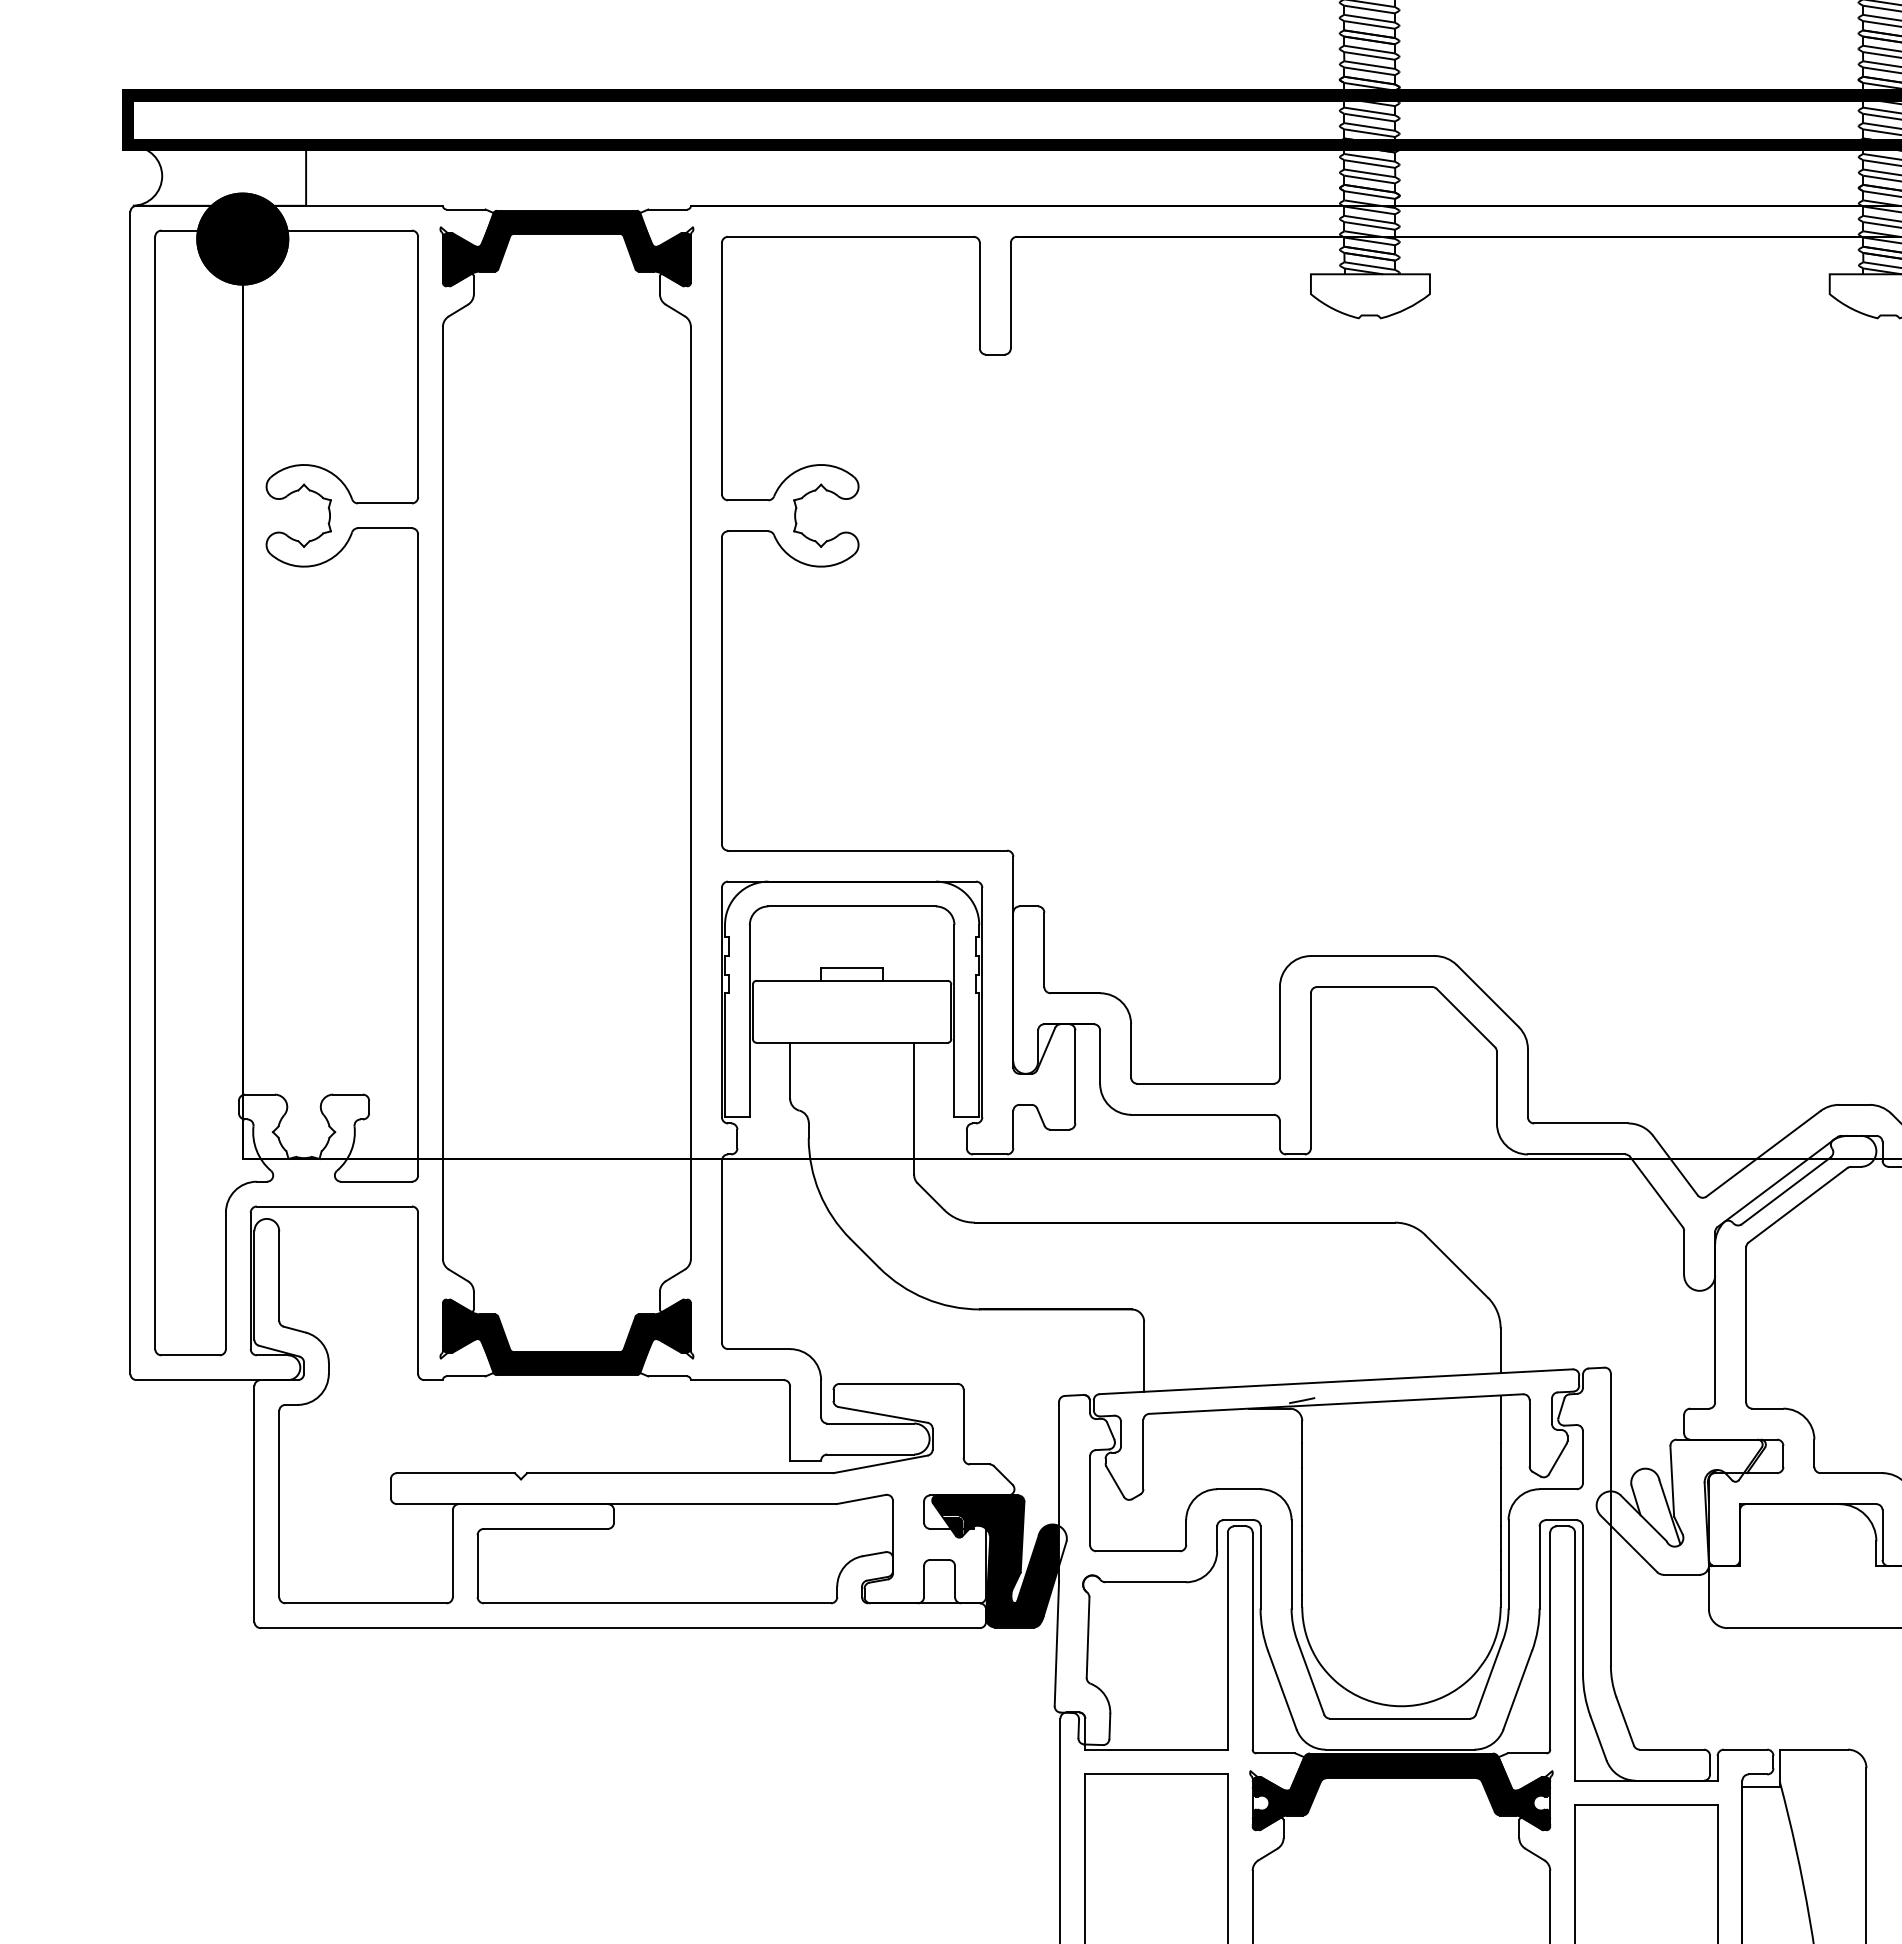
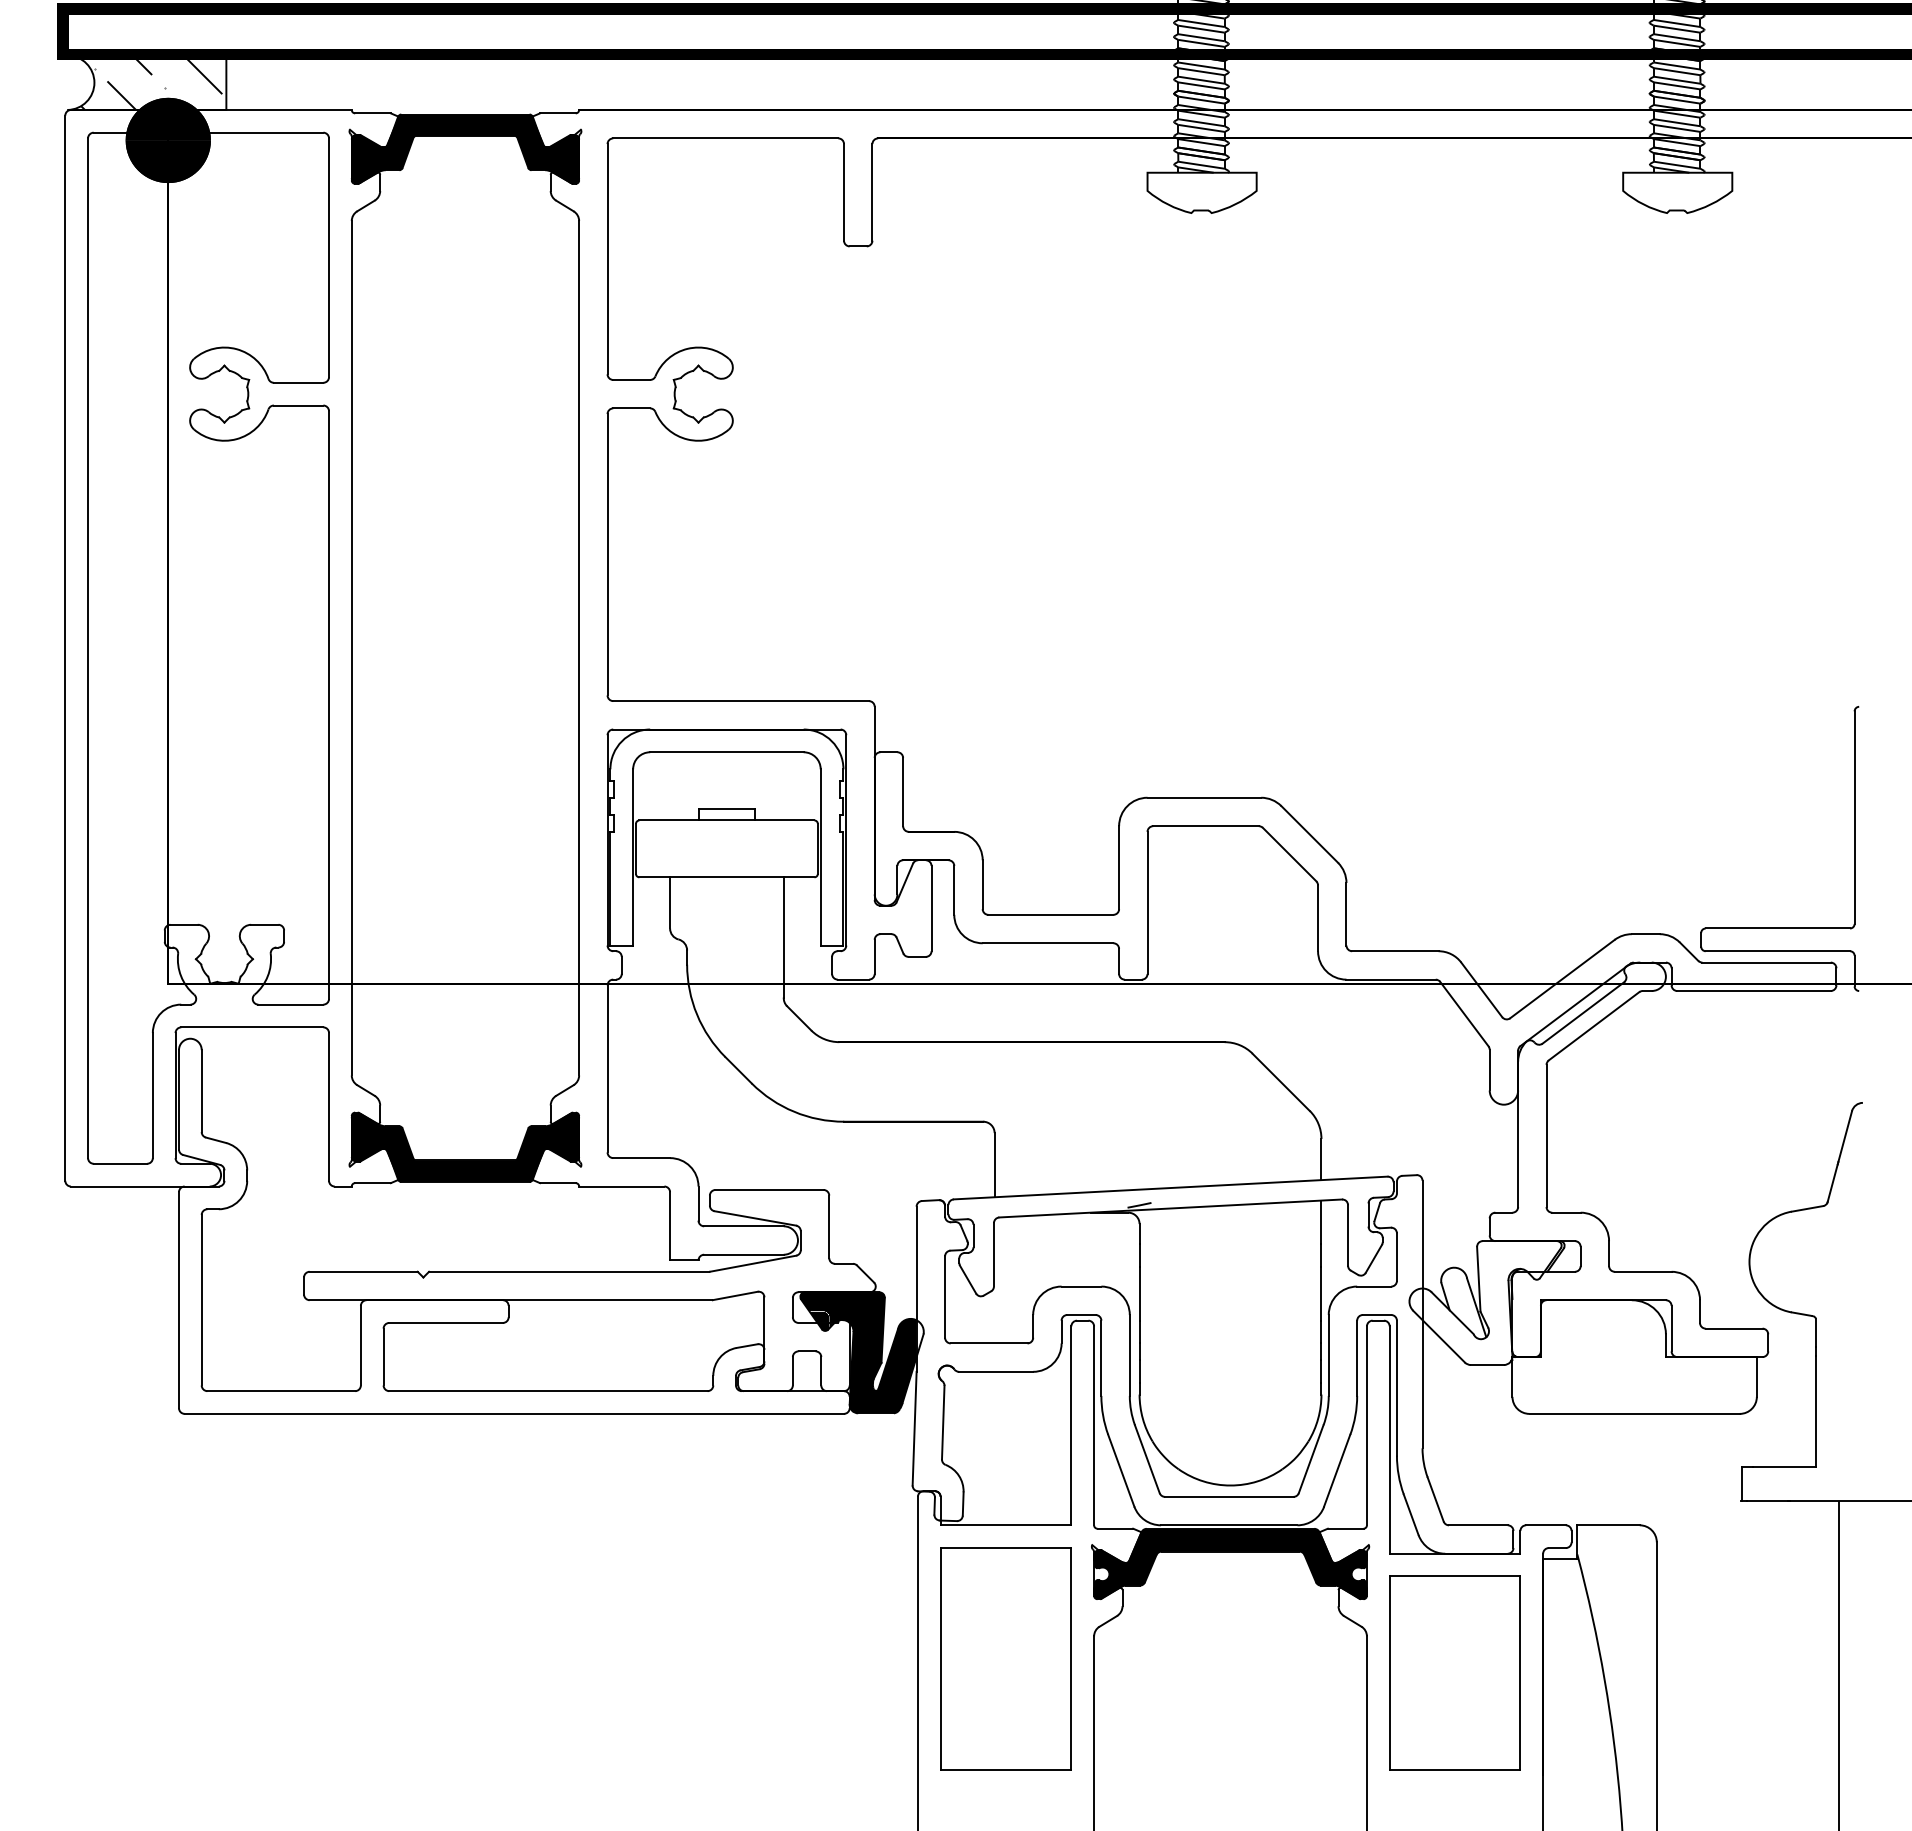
hatch: (224, 175) -> (151, 82), added

